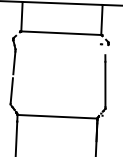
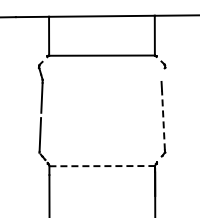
line: (105, 84) -> (163, 120), solid -> dashed
line: (57, 117) -> (102, 166), solid -> dashed

